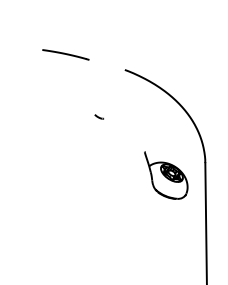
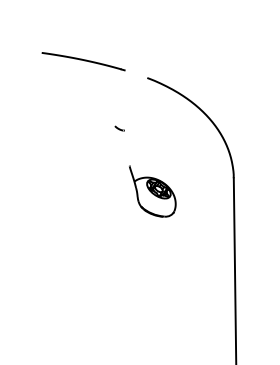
part: (65, 54) -> (83, 61), size x1.67
part: (166, 175) -> (152, 191), moved

